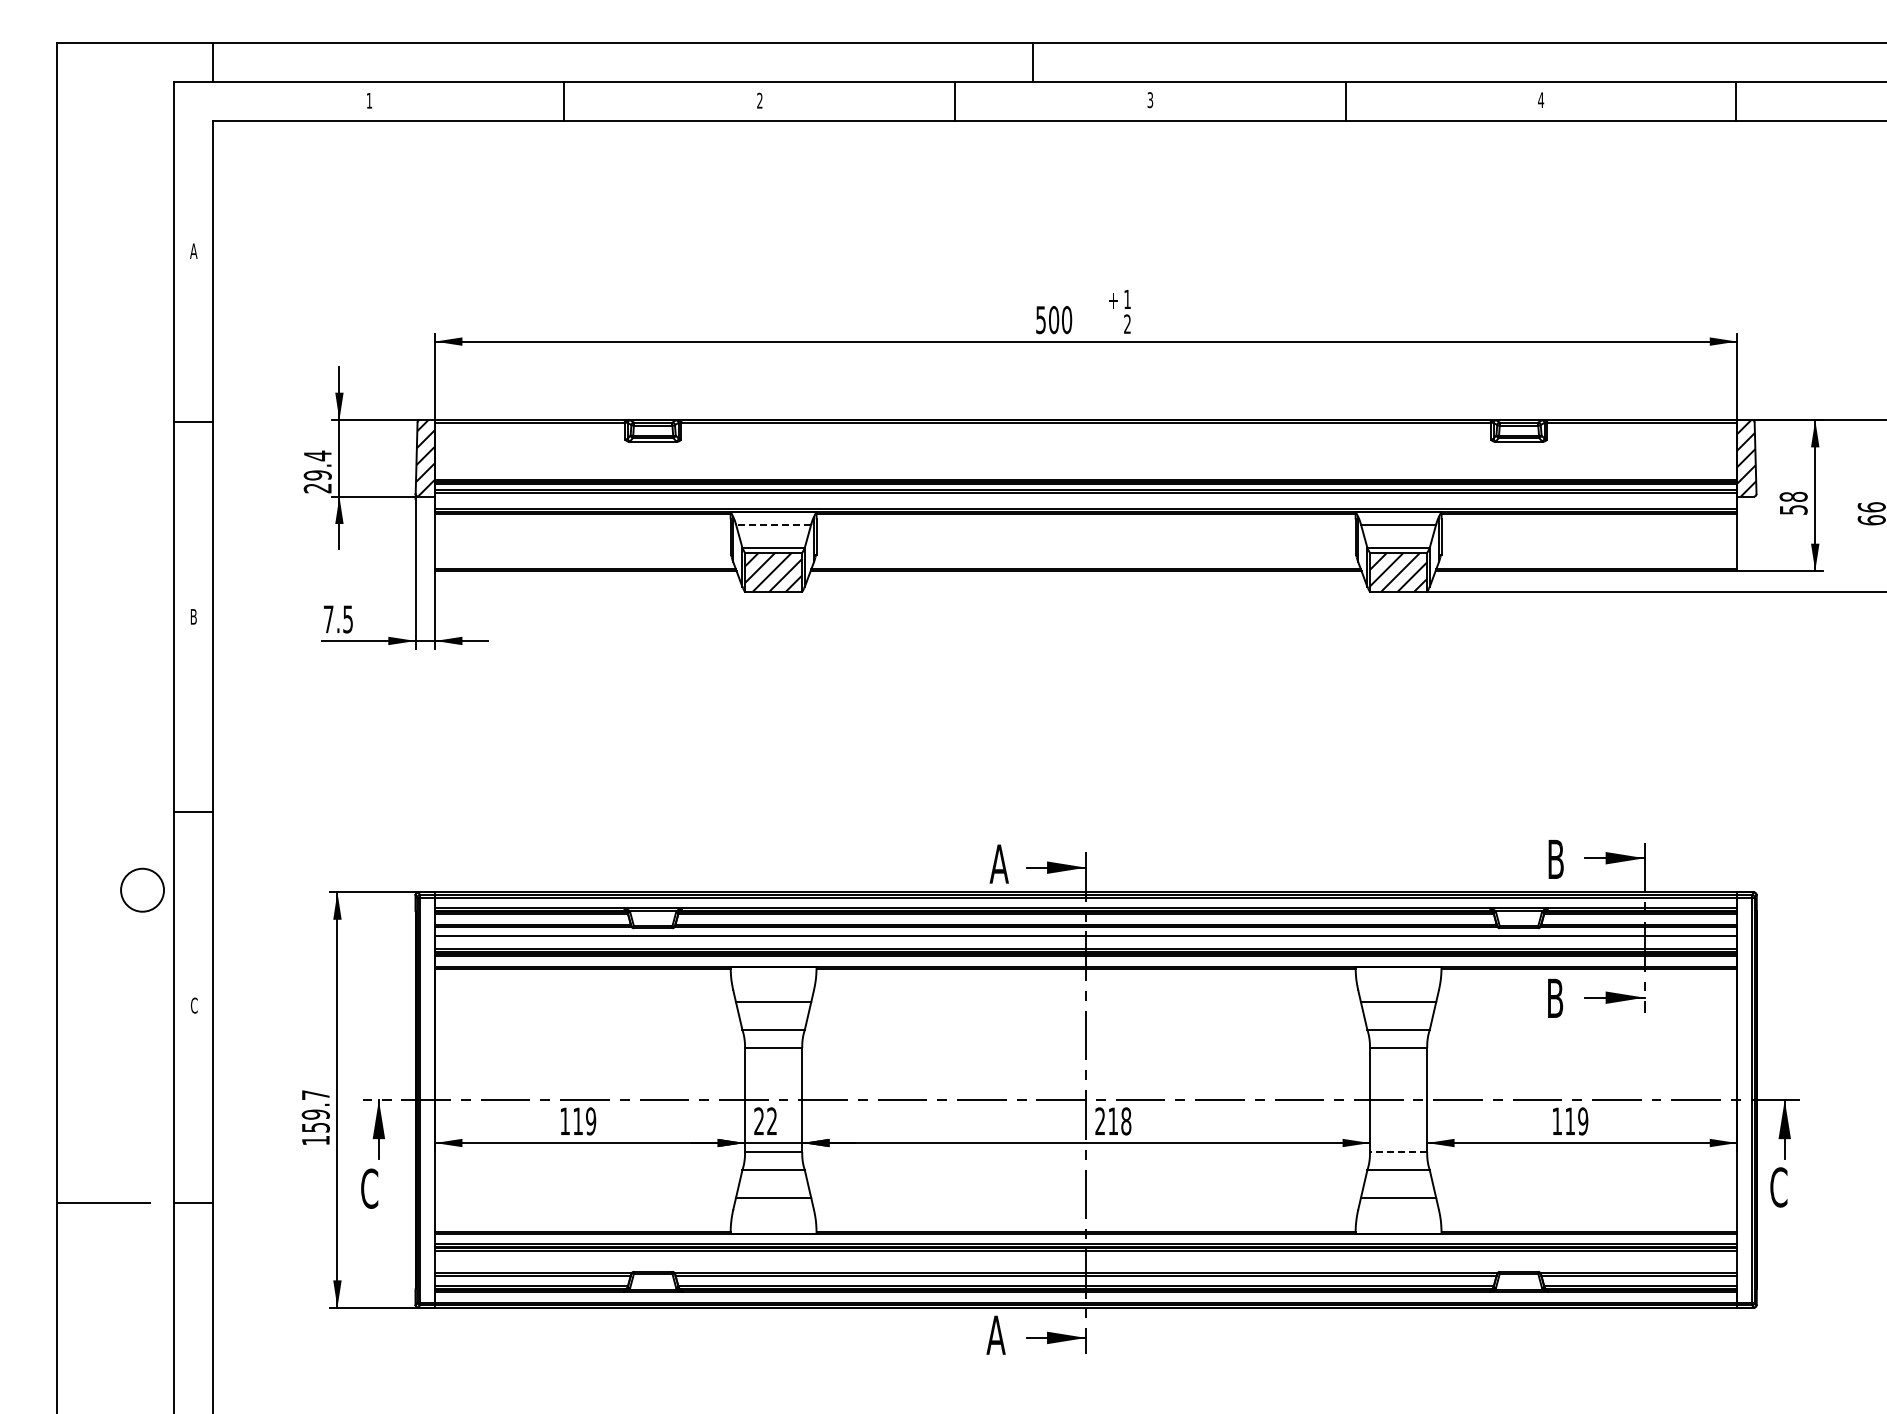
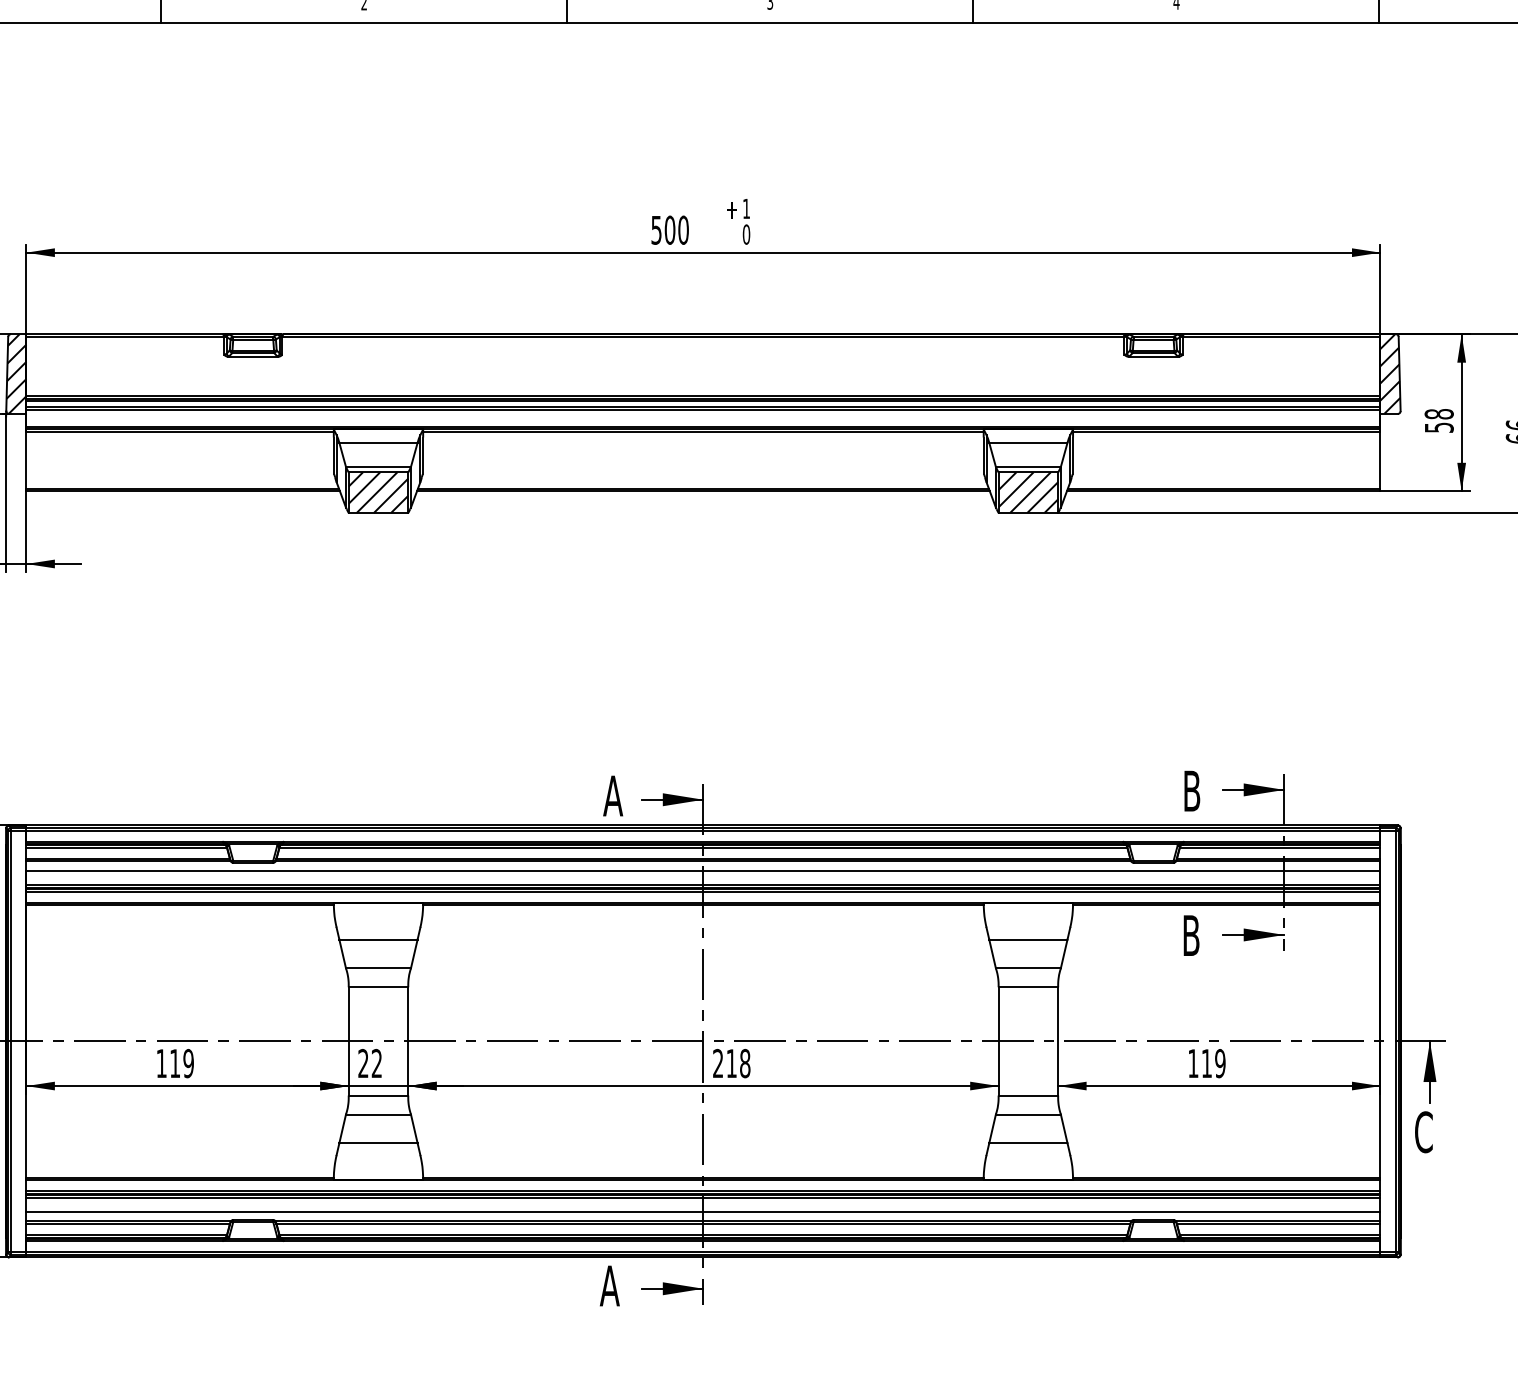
text: (1127, 324) -> (746, 234), 2 -> 0
line: (773, 524) -> (378, 442), dashed -> solid
line: (1398, 1152) -> (1028, 1095), dashed -> solid
line: (1086, 1263) -> (703, 1211), added

